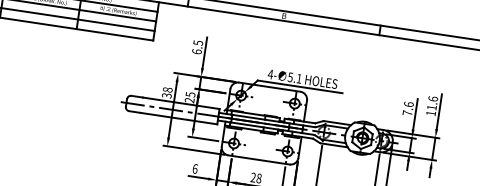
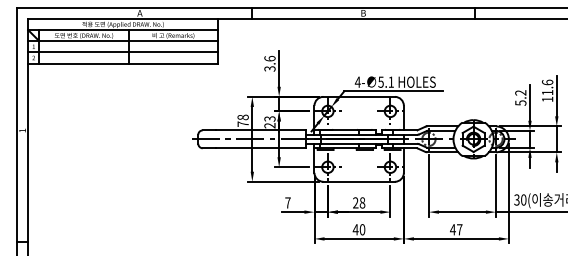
text: (197, 47) -> (269, 63), 6.5 -> 3.6
text: (189, 94) -> (268, 118), 25 -> 23
text: (166, 95) -> (242, 123), 38 -> 78
text: (408, 108) -> (520, 97), 7.6 -> 5.2
text: (194, 168) -> (287, 202), 6 -> 7

